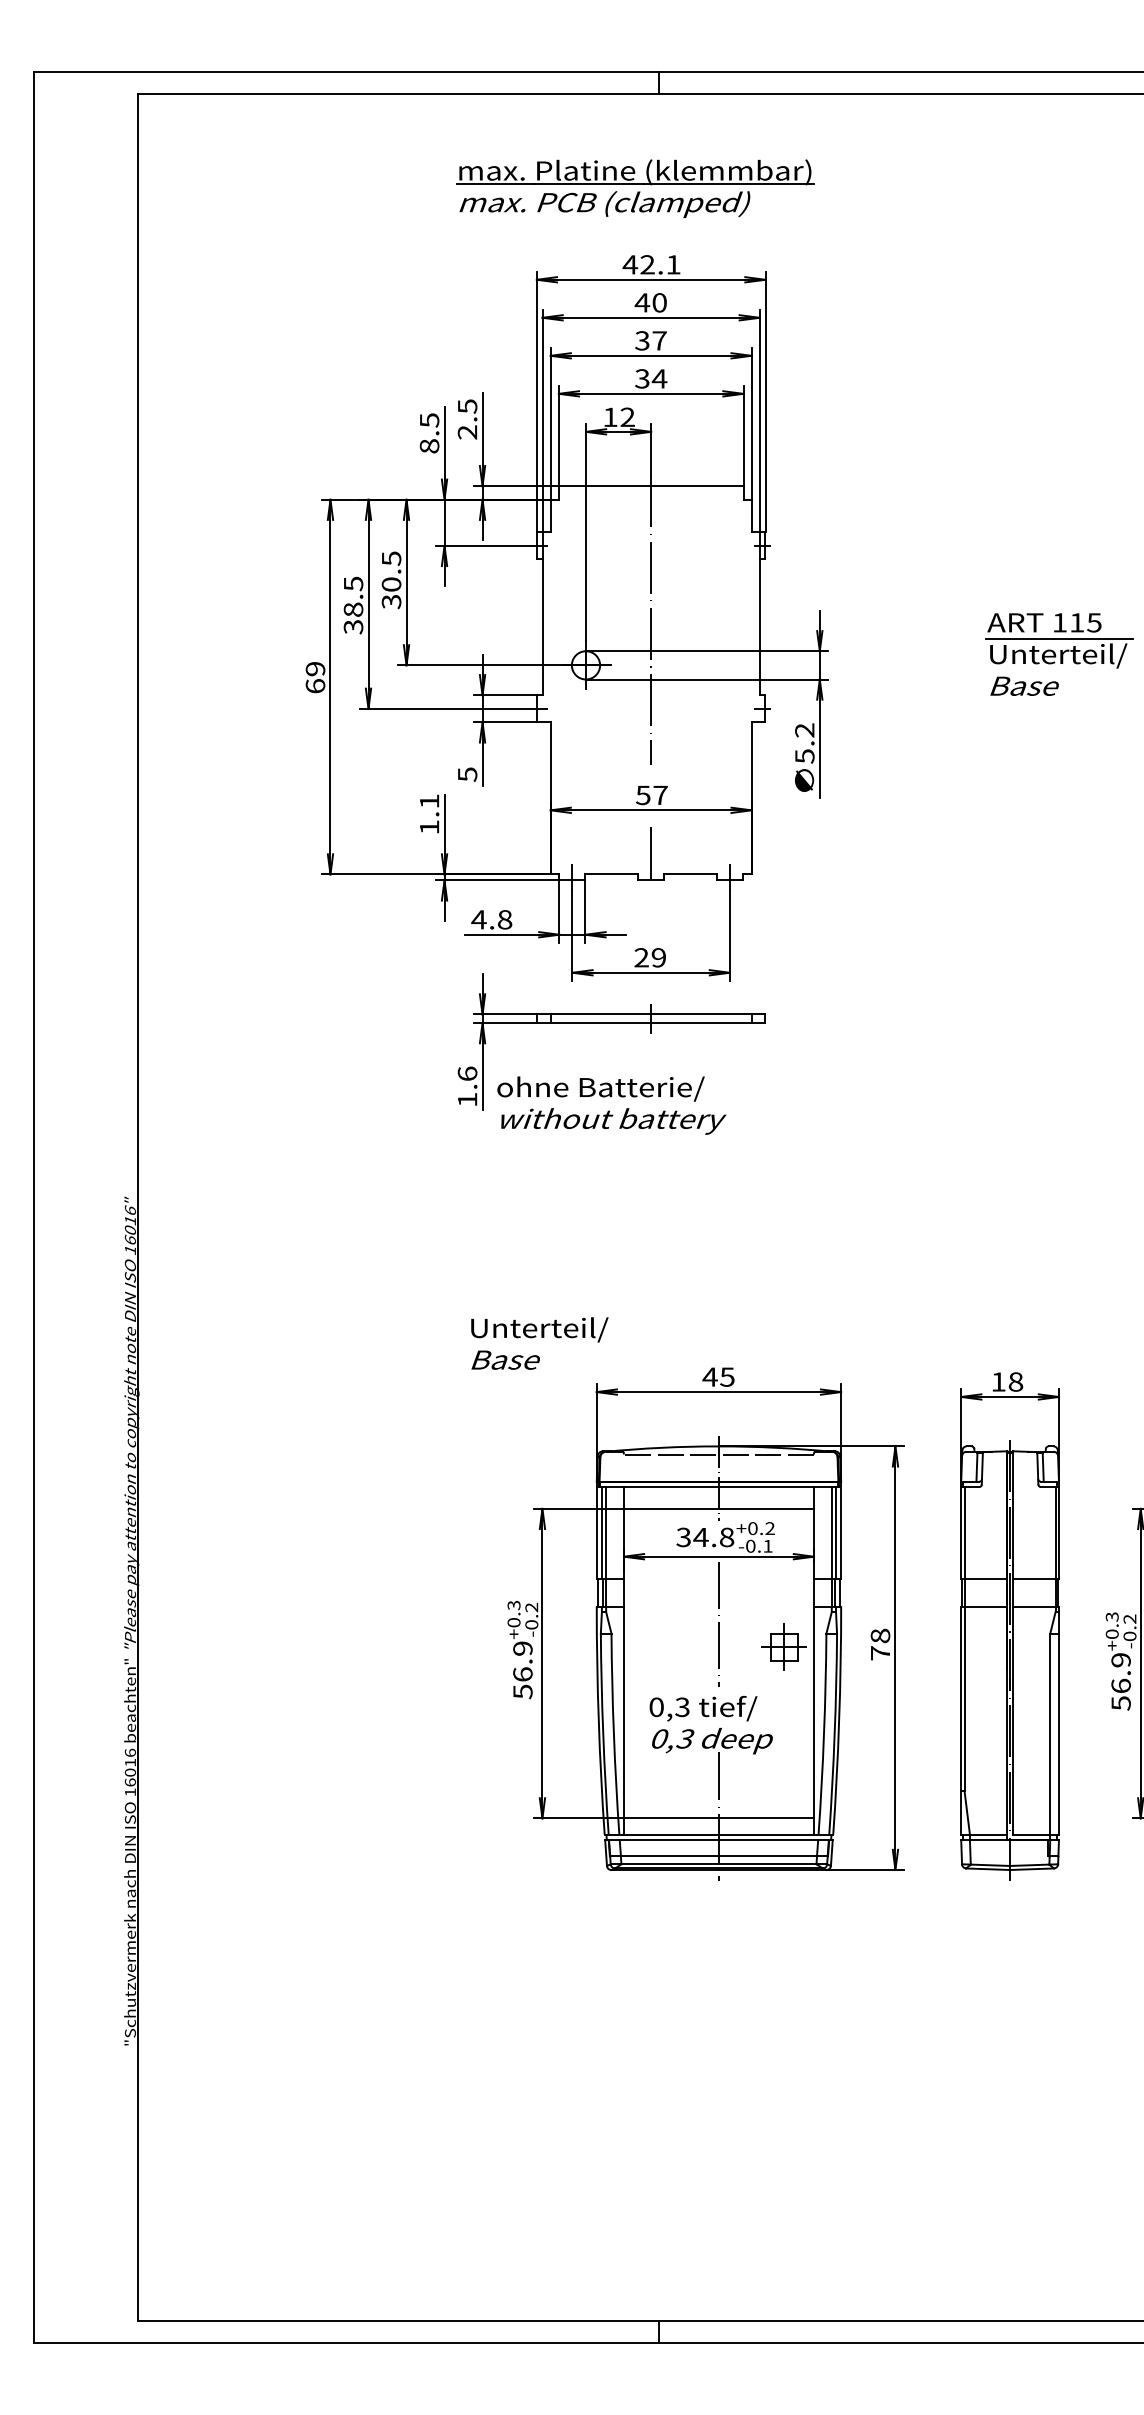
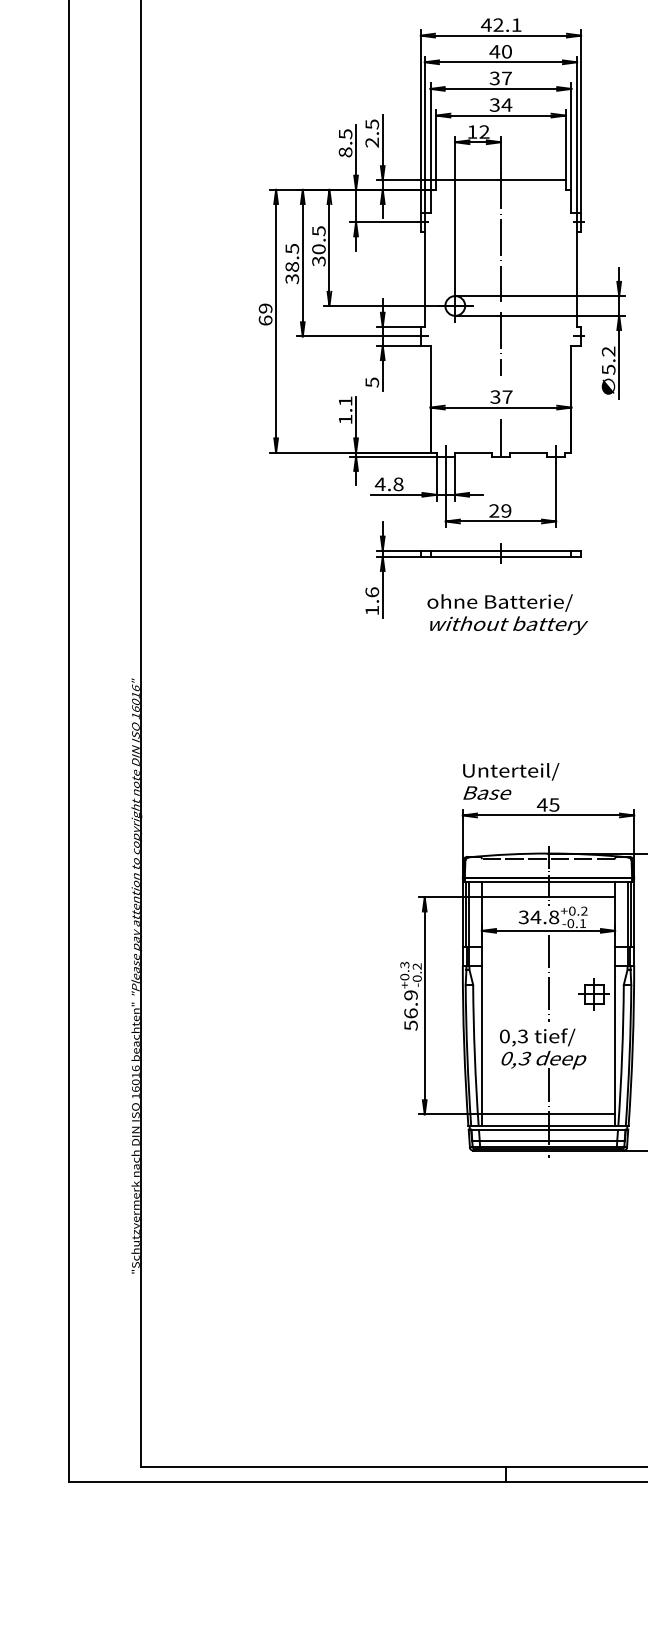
text: (643, 794) -> (495, 396), 57 -> 37
text: (611, 1105) -> (507, 614), moved
text: (539, 1343) -> (511, 781), moved

